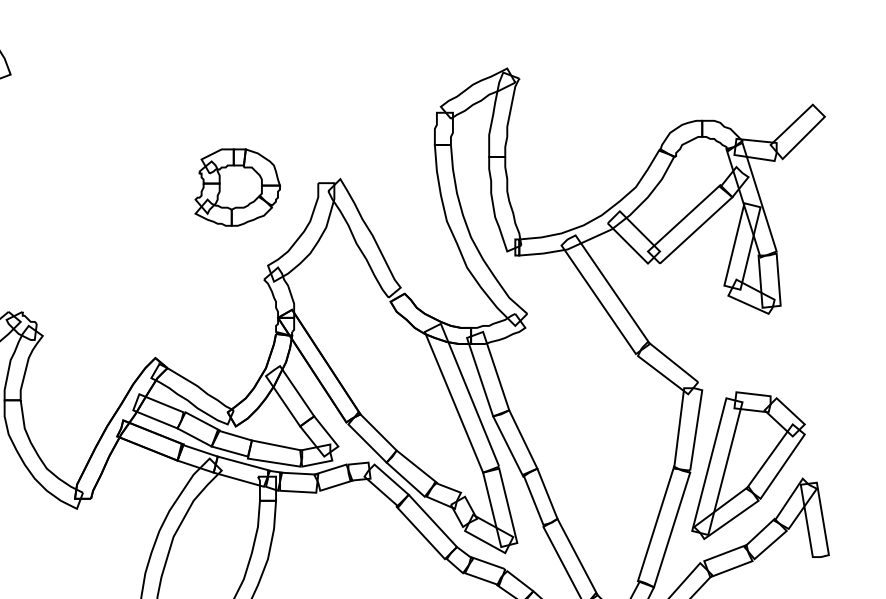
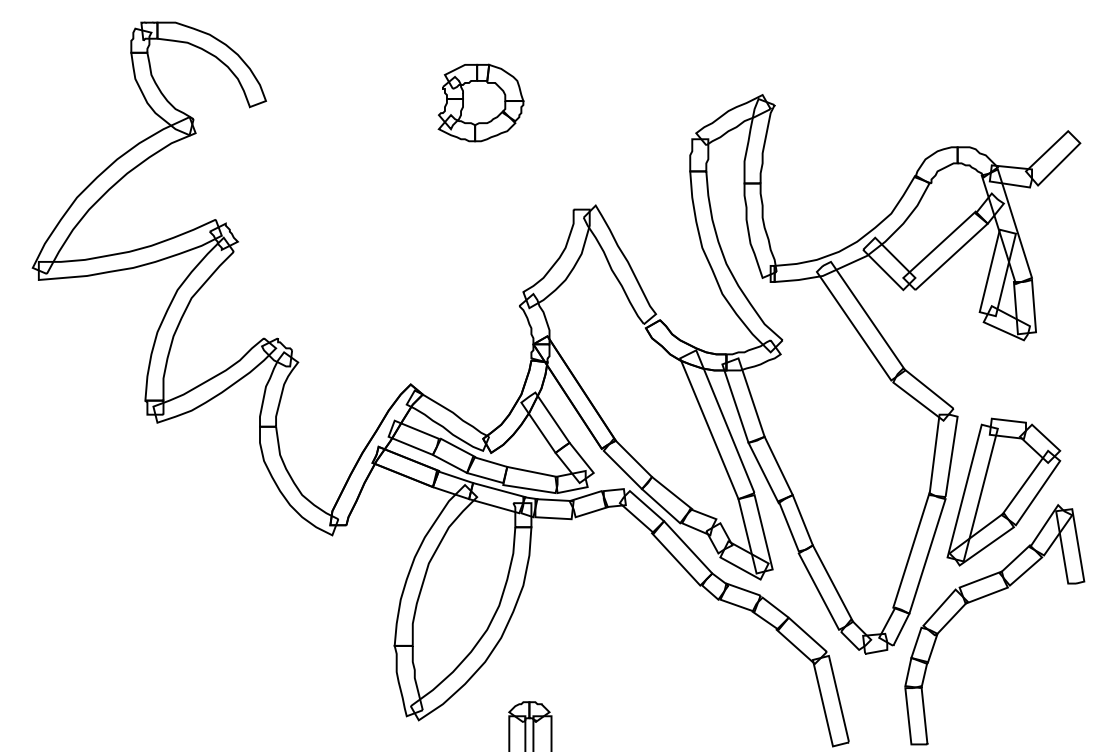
part: (237, 187) -> (480, 102), moved

